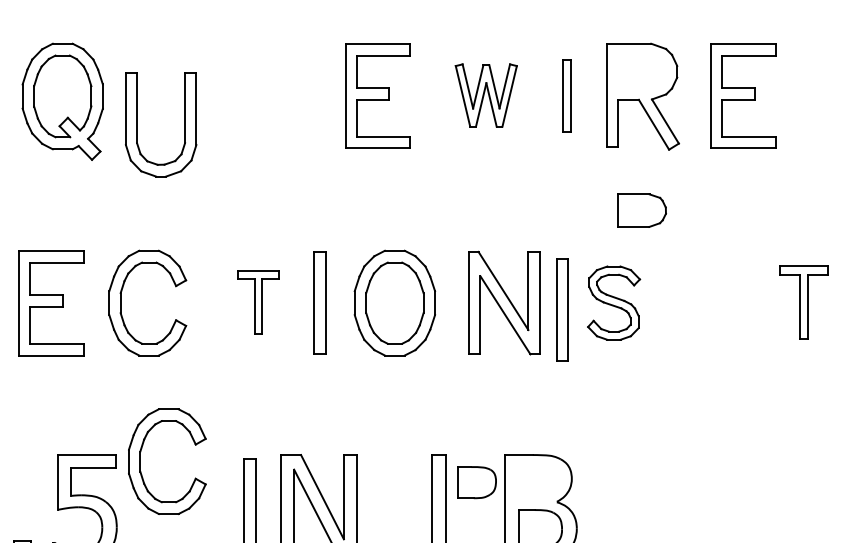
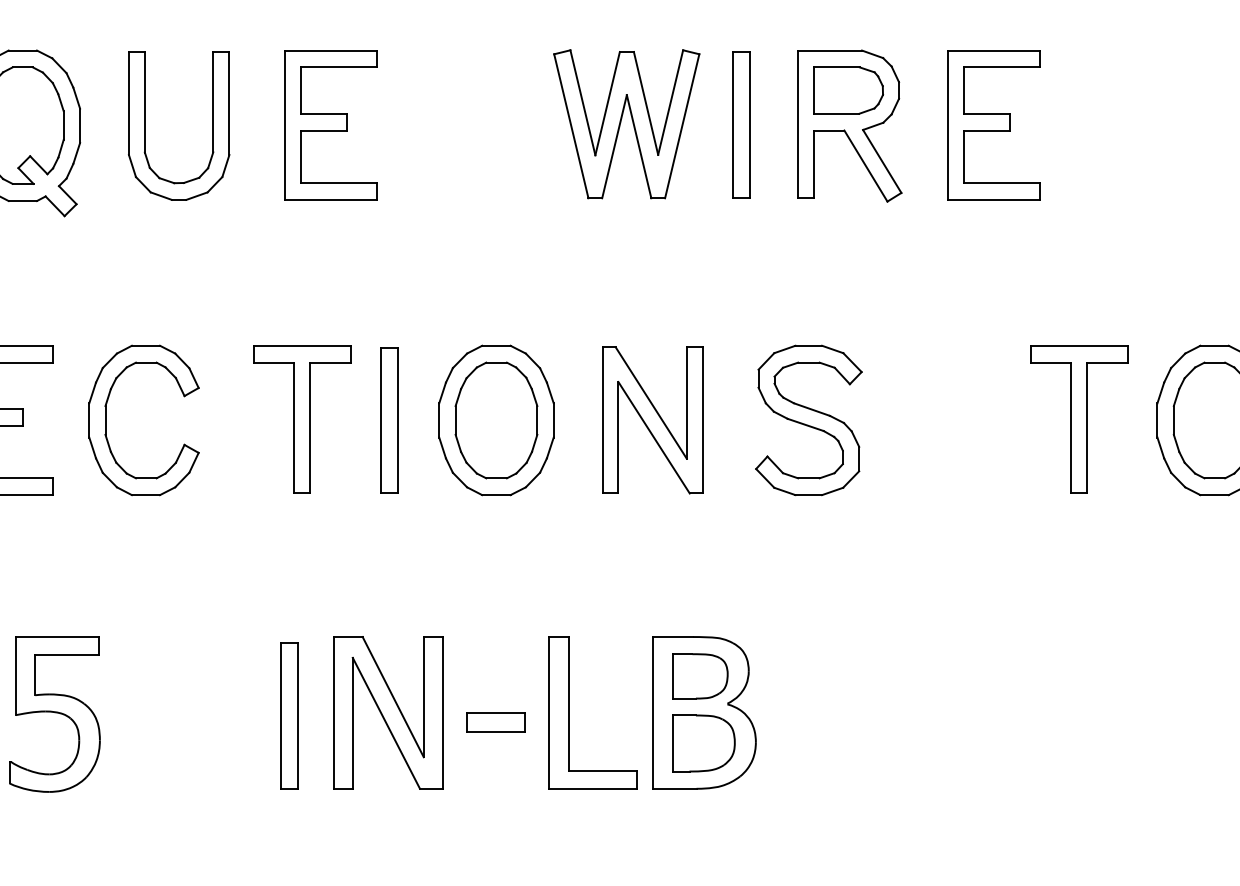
part: (486, 95) -> (626, 124), size x1.67
part: (566, 95) -> (741, 124), size x1.43
part: (377, 96) -> (330, 125), moved
part: (184, 124) -> (212, 125), moved
part: (641, 210) -> (848, 90), moved
part: (258, 302) -> (302, 419), size x1.67
part: (803, 302) -> (1079, 419), size x1.43
part: (613, 303) -> (808, 420), size x1.43
part: (562, 310) -> (735, 430), removed
part: (141, 461) -> (134, 646), removed
part: (476, 482) -> (700, 676), moved
part: (394, 514) -> (495, 722), added

